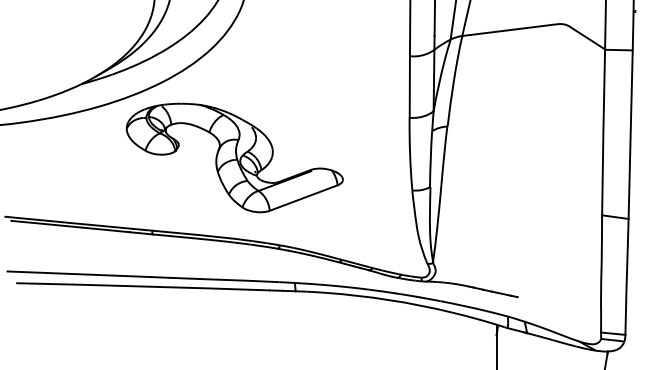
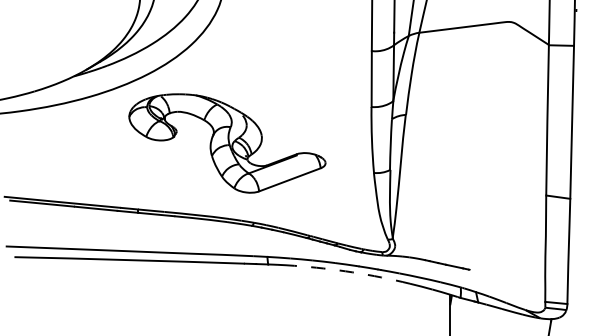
part: (234, 157) -> (227, 143), moved
arc: (388, 300) -> (352, 272), solid -> dashed

